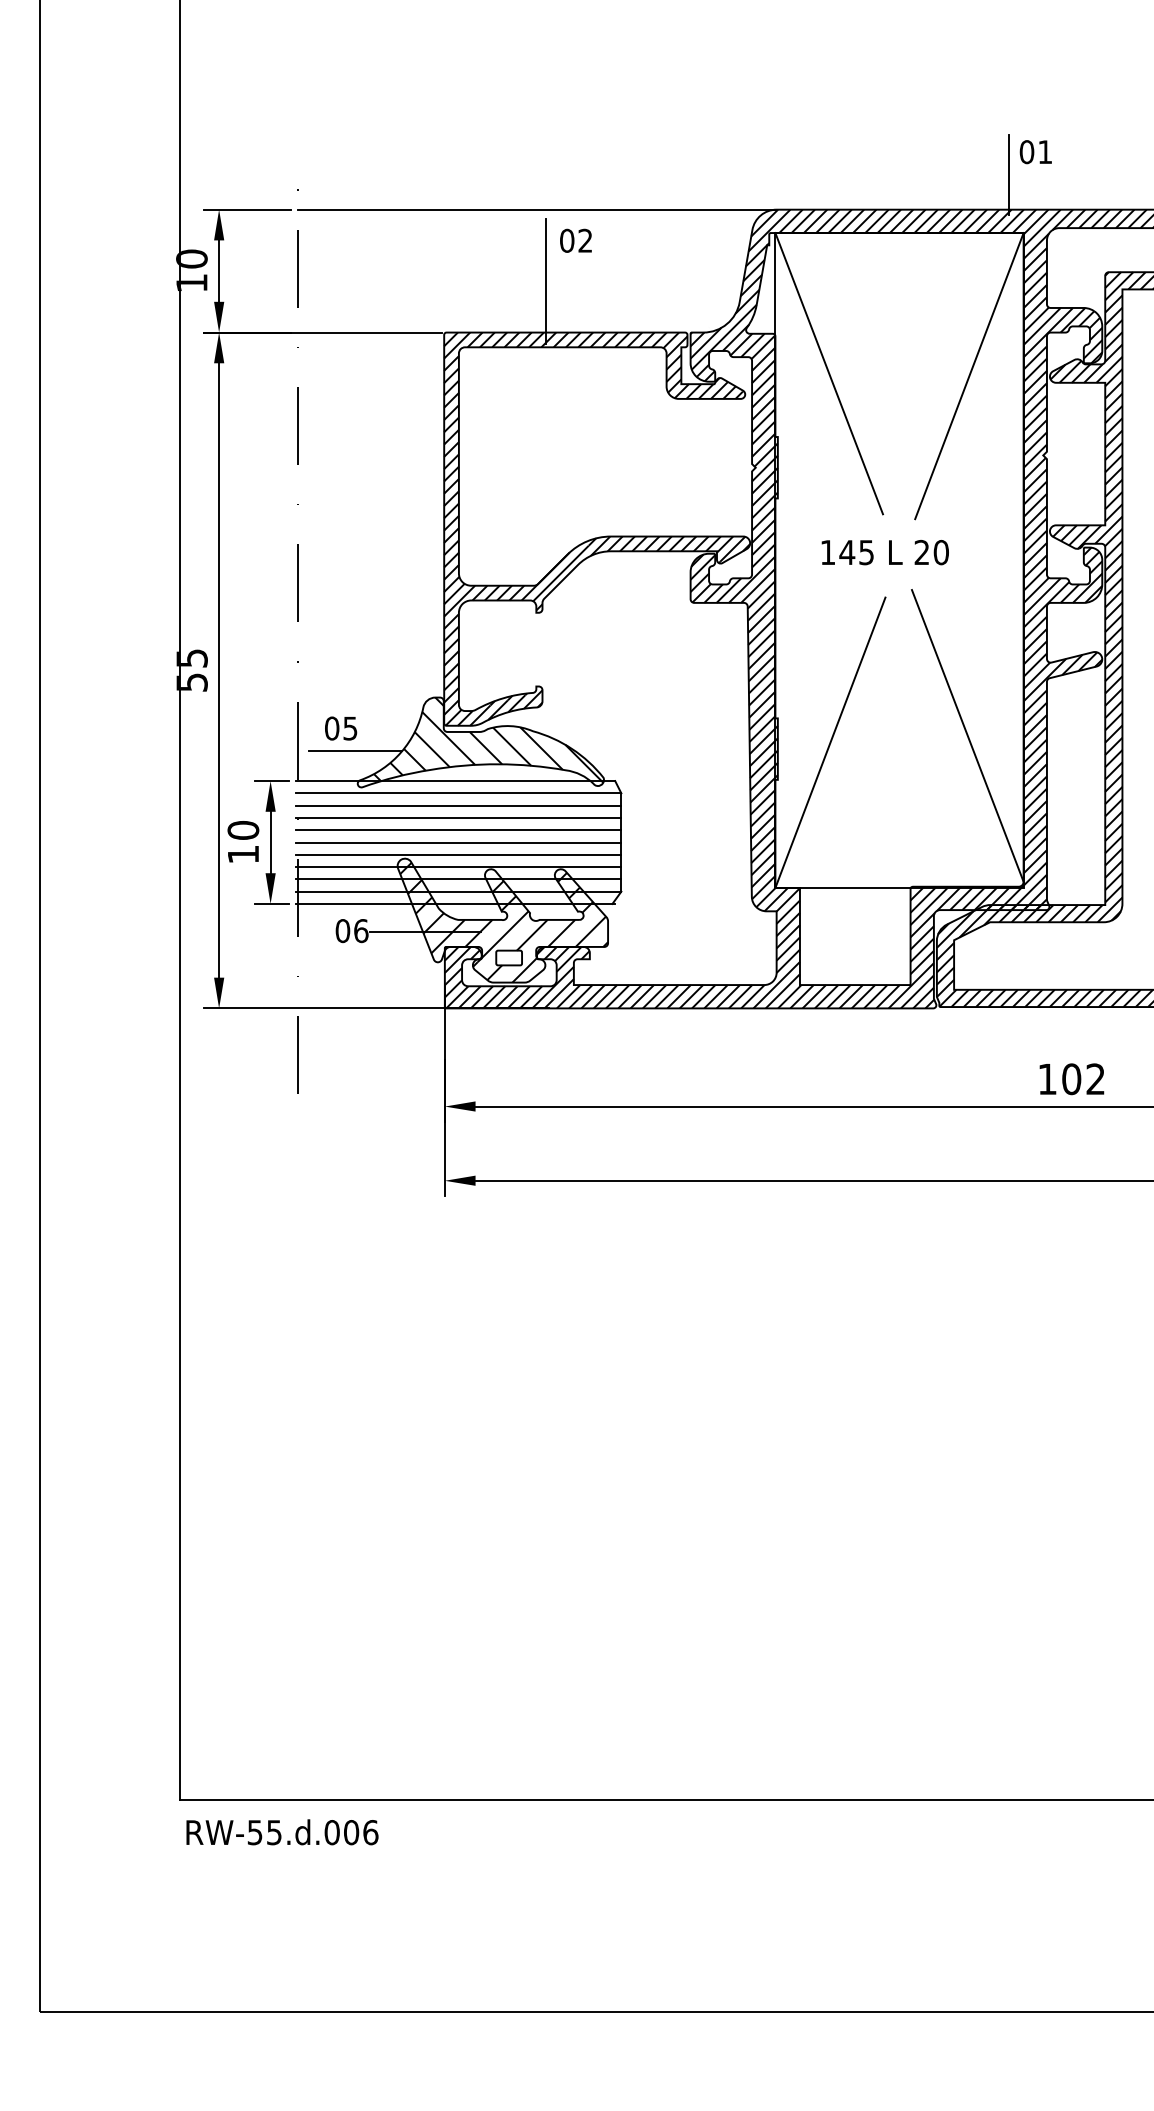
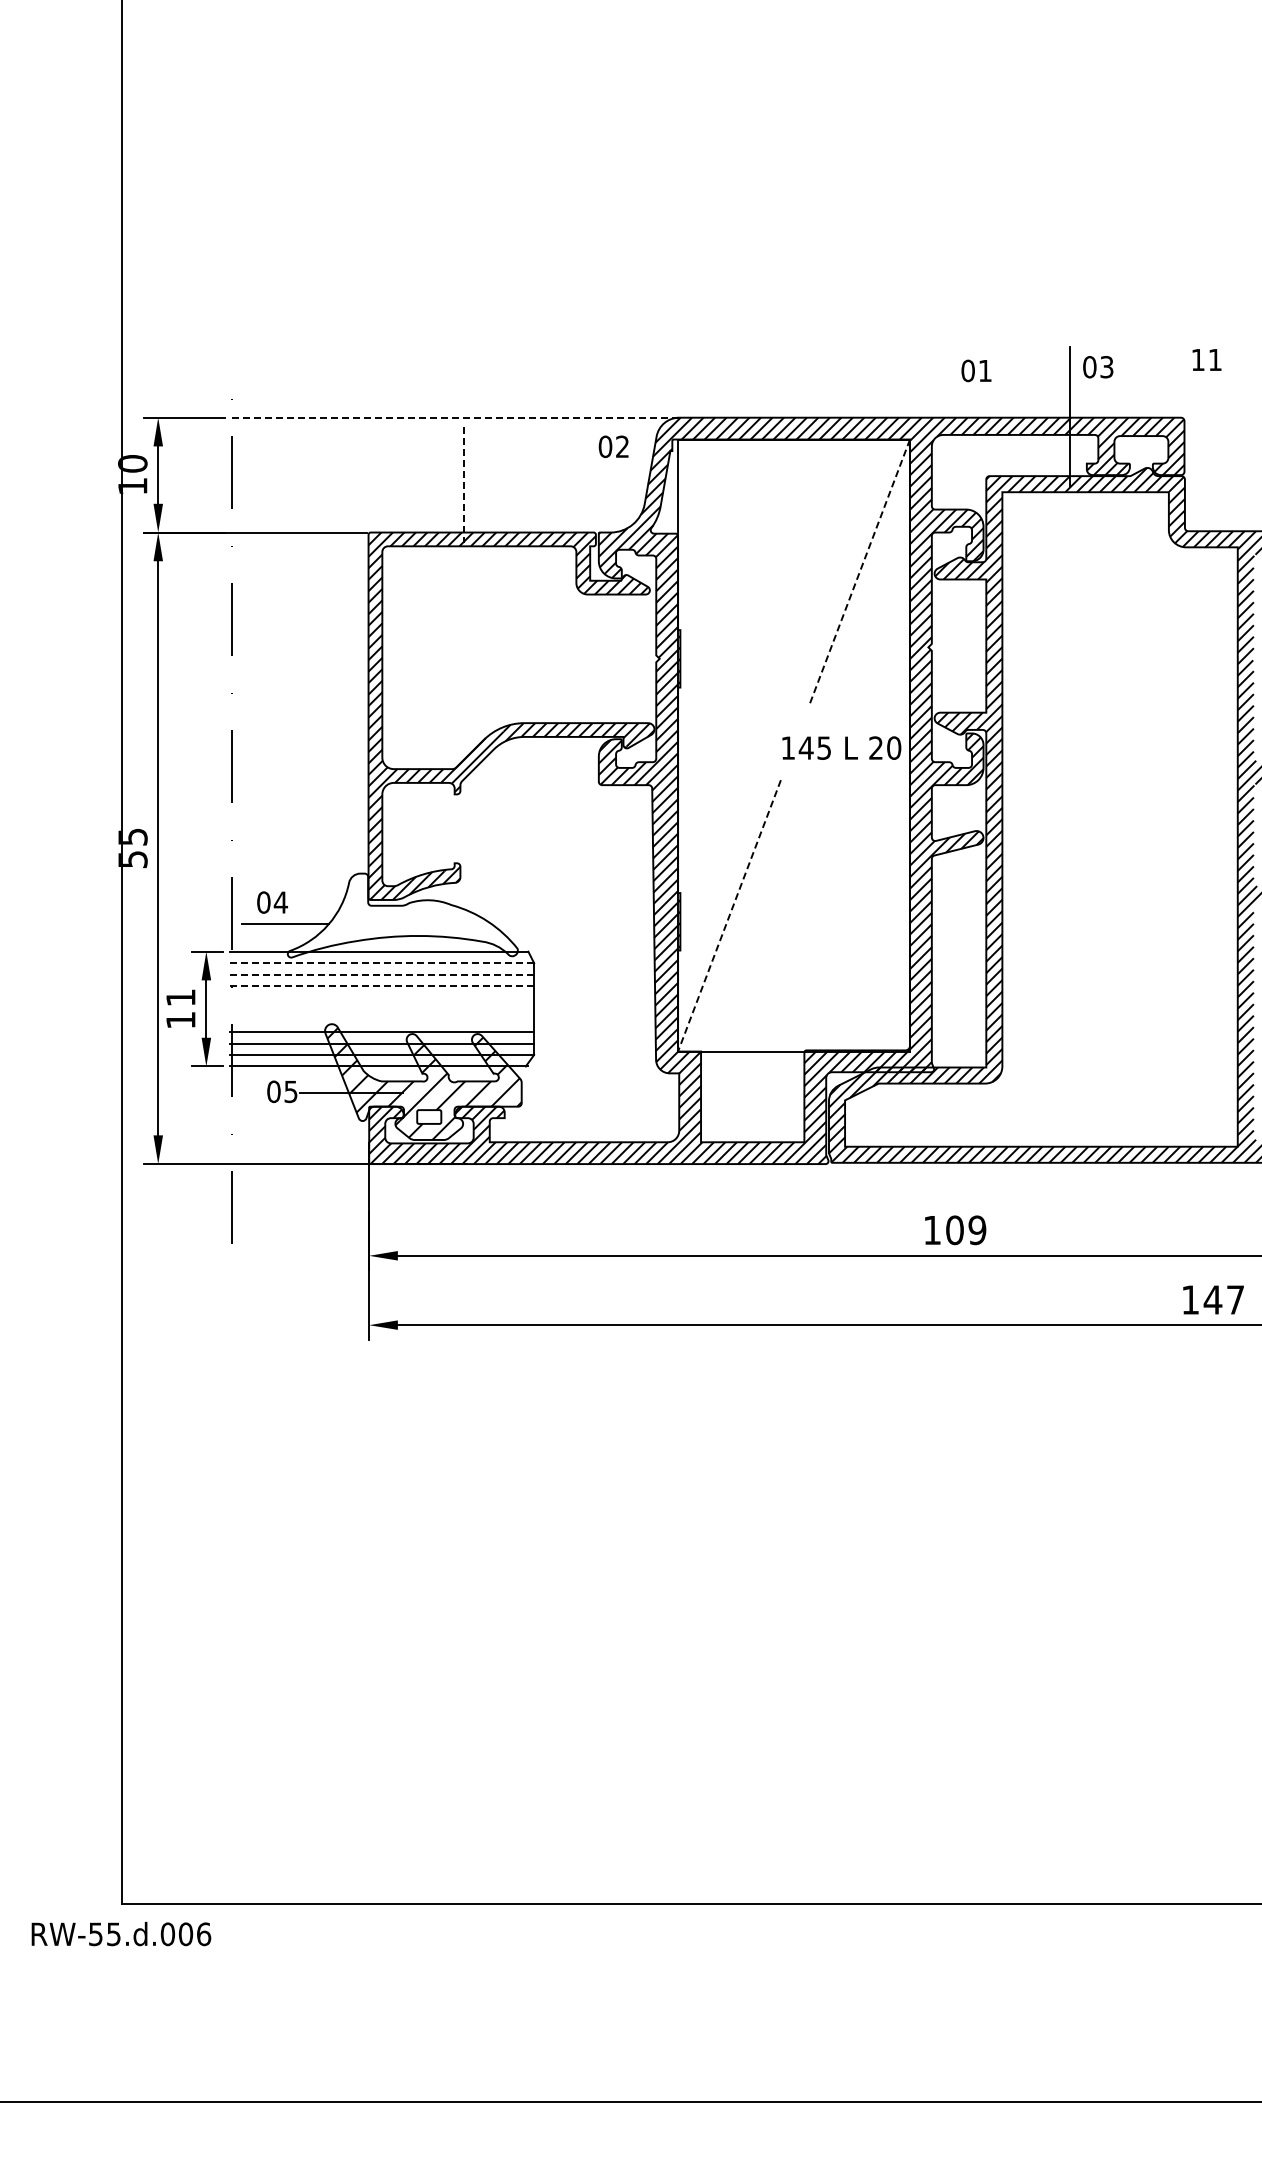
text: (1035, 151) -> (976, 370), moved
line: (1009, 175) -> (896, 385), removed
line: (537, 209) -> (455, 417), solid -> dashed
text: (575, 240) -> (613, 446), moved
line: (546, 282) -> (464, 485), solid -> dashed
line: (829, 373) -> (728, 570), removed
line: (969, 376) -> (859, 573), solid -> dashed
text: (885, 551) -> (841, 747), moved
text: (349, 728) -> (280, 902), 05 -> 04
line: (967, 735) -> (857, 909), removed
hatch: (487, 740) -> (409, 913), removed
line: (830, 743) -> (729, 916), solid -> dashed
line: (459, 793) -> (382, 963), solid -> dashed
line: (459, 805) -> (382, 974), solid -> dashed
line: (459, 818) -> (382, 986), solid -> dashed
text: (242, 830) -> (180, 997), 10 -> 11
line: (459, 830) -> (382, 997), removed
line: (459, 842) -> (382, 1009), removed
line: (459, 854) -> (382, 1020), removed
text: (360, 930) -> (290, 1091), 06 -> 05
text: (1095, 1079) -> (977, 1230), 102 -> 109
text: (282, 1831) -> (121, 1933), moved

